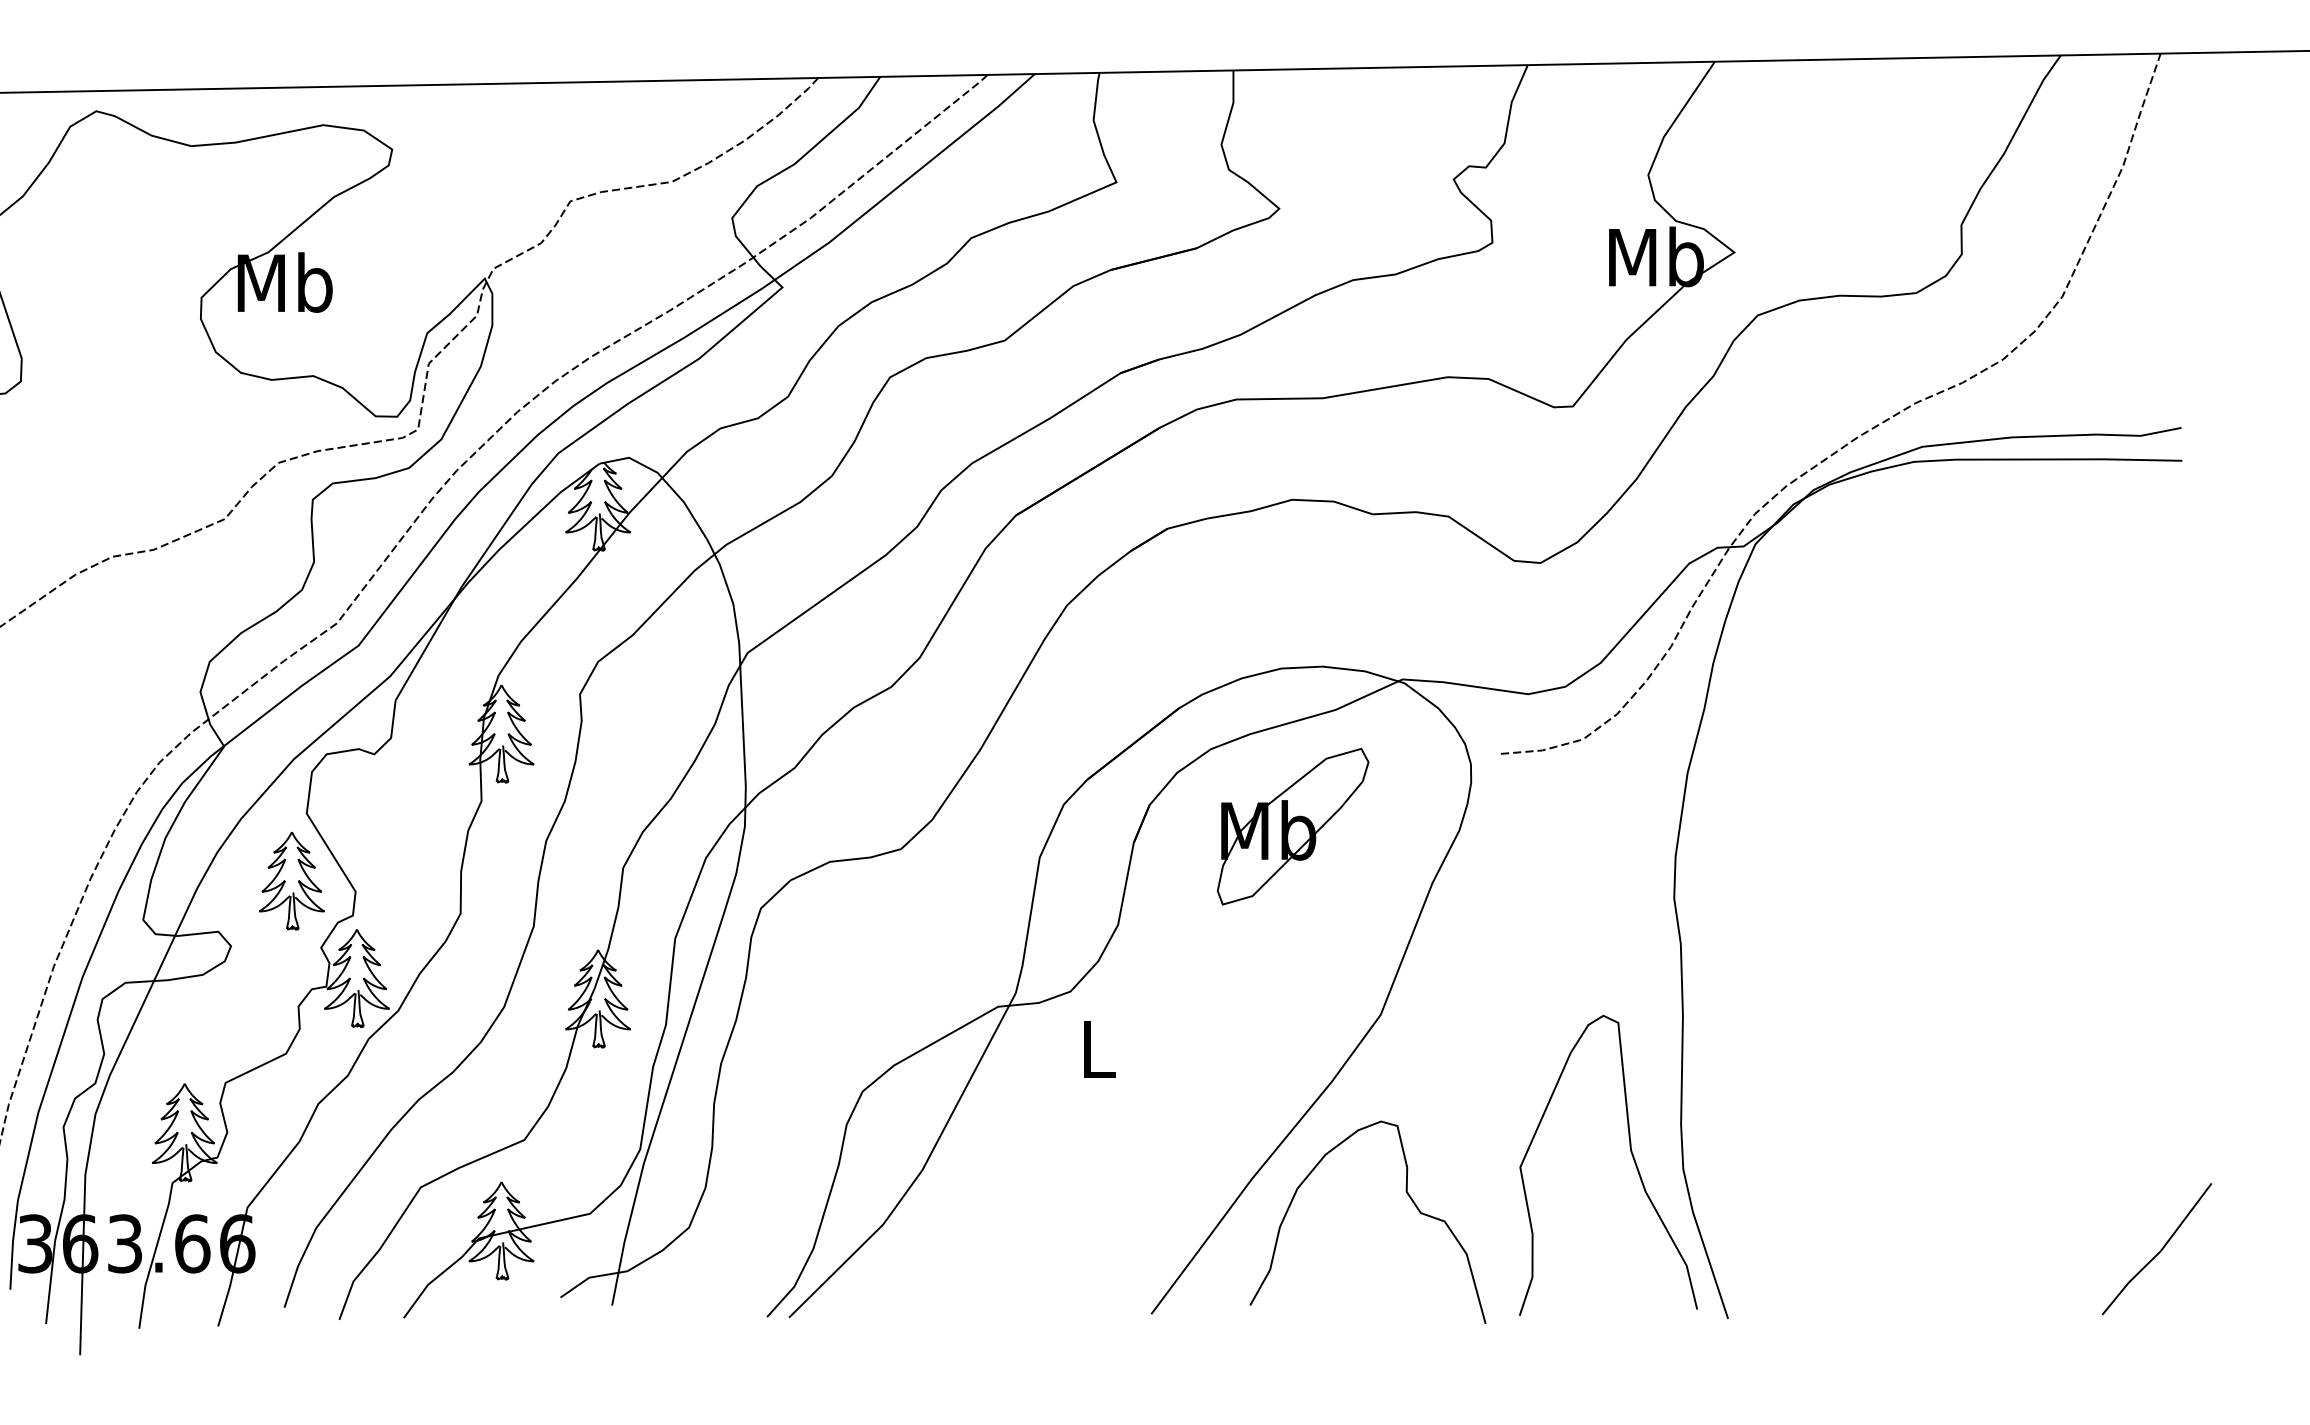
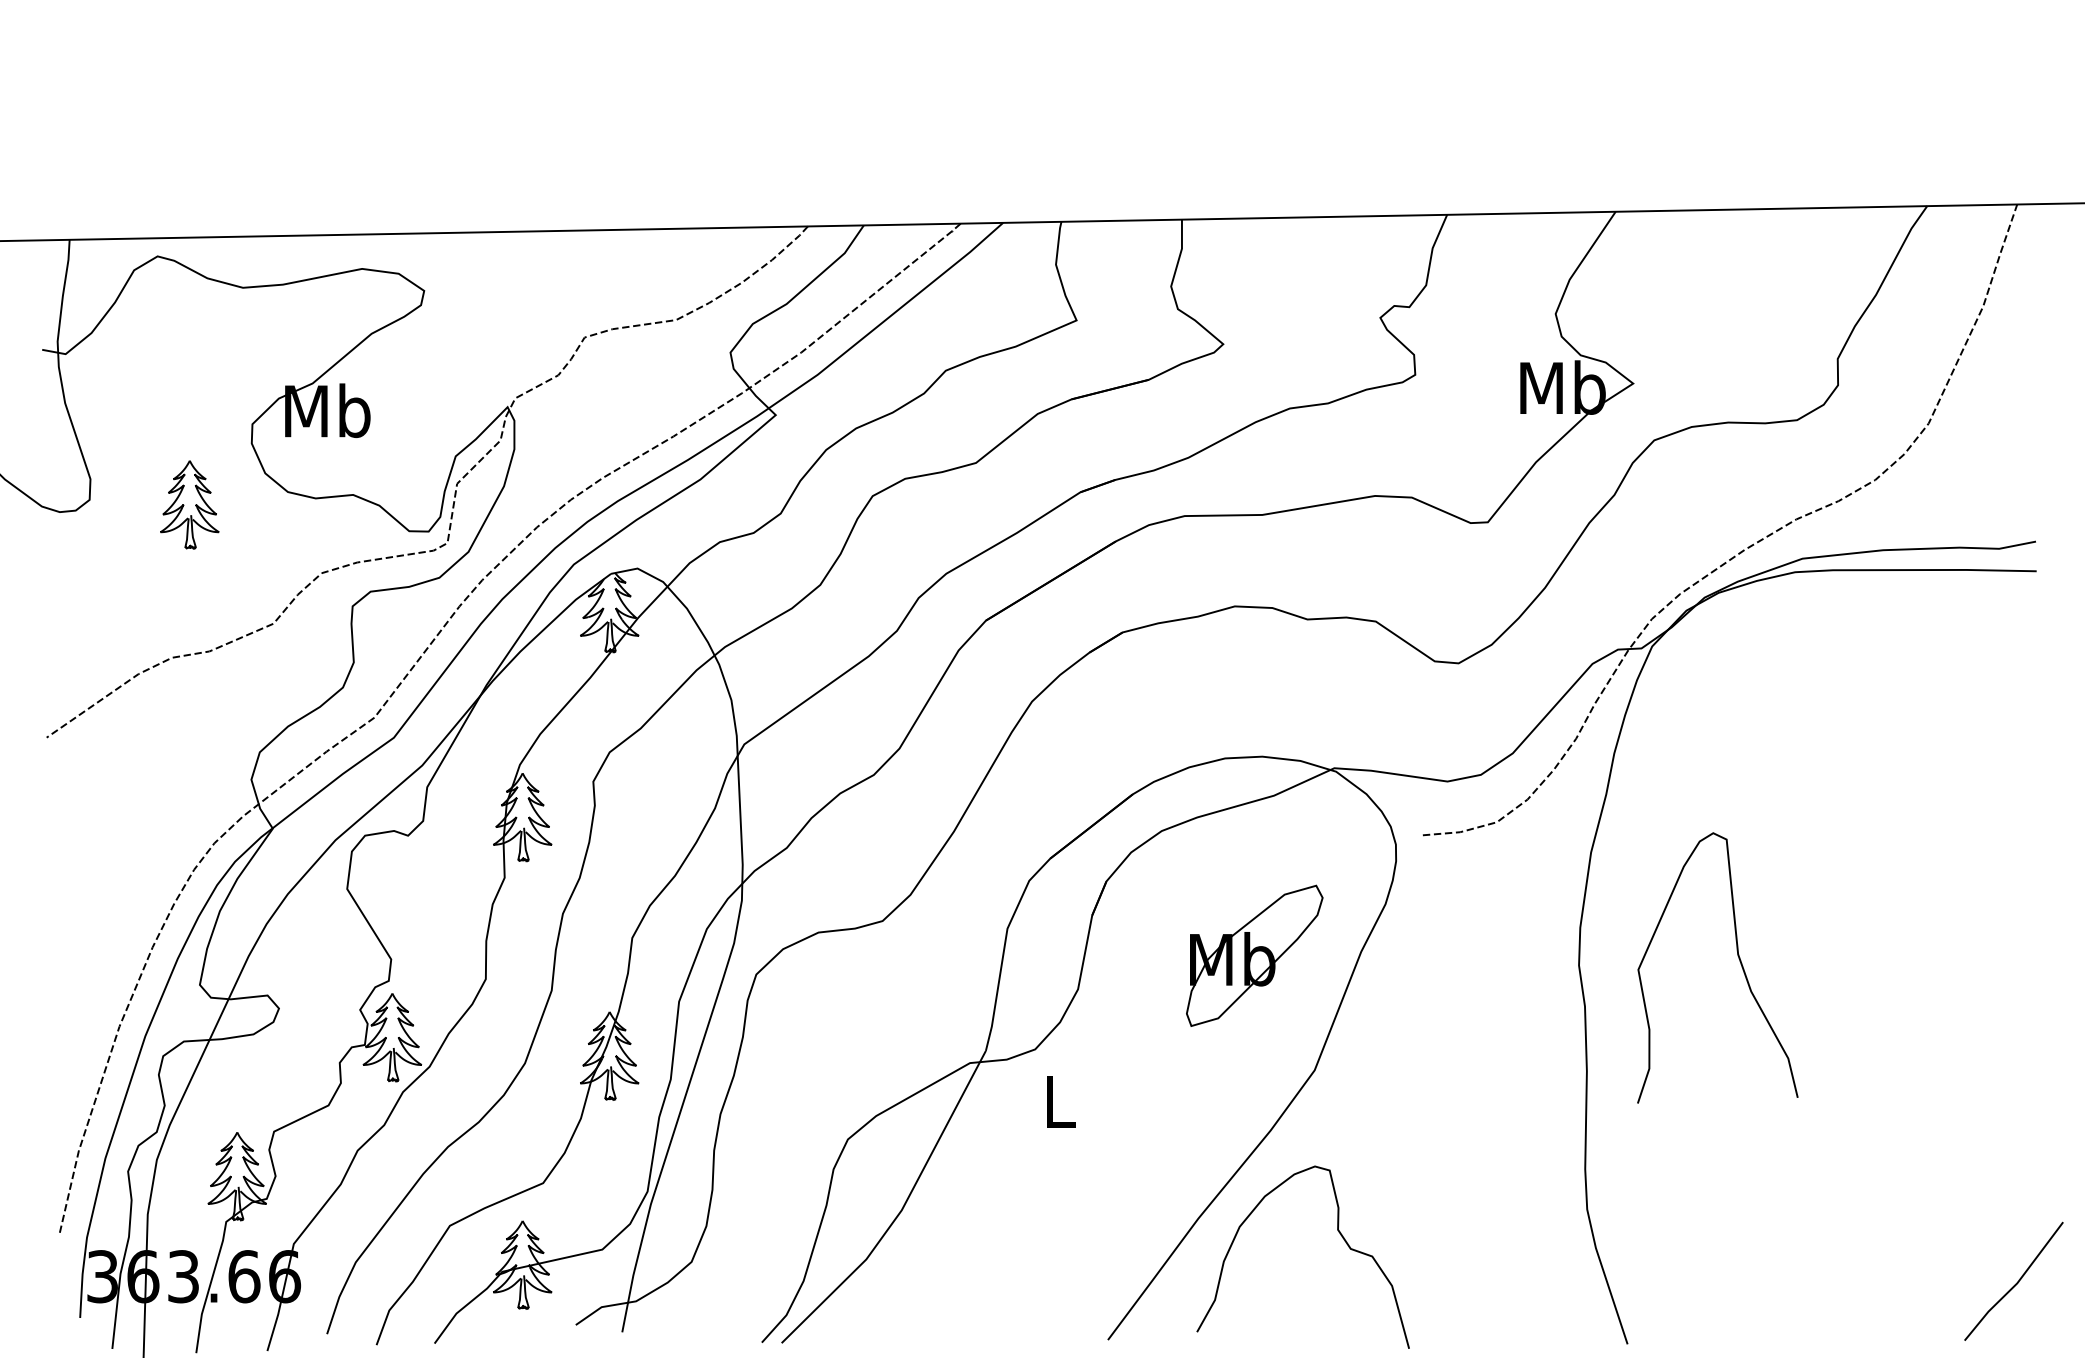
part: (1292, 826) -> (1254, 955), moved
part: (291, 880) -> (189, 504), moved
curve: (1632, 1158) -> (1739, 961), moved

